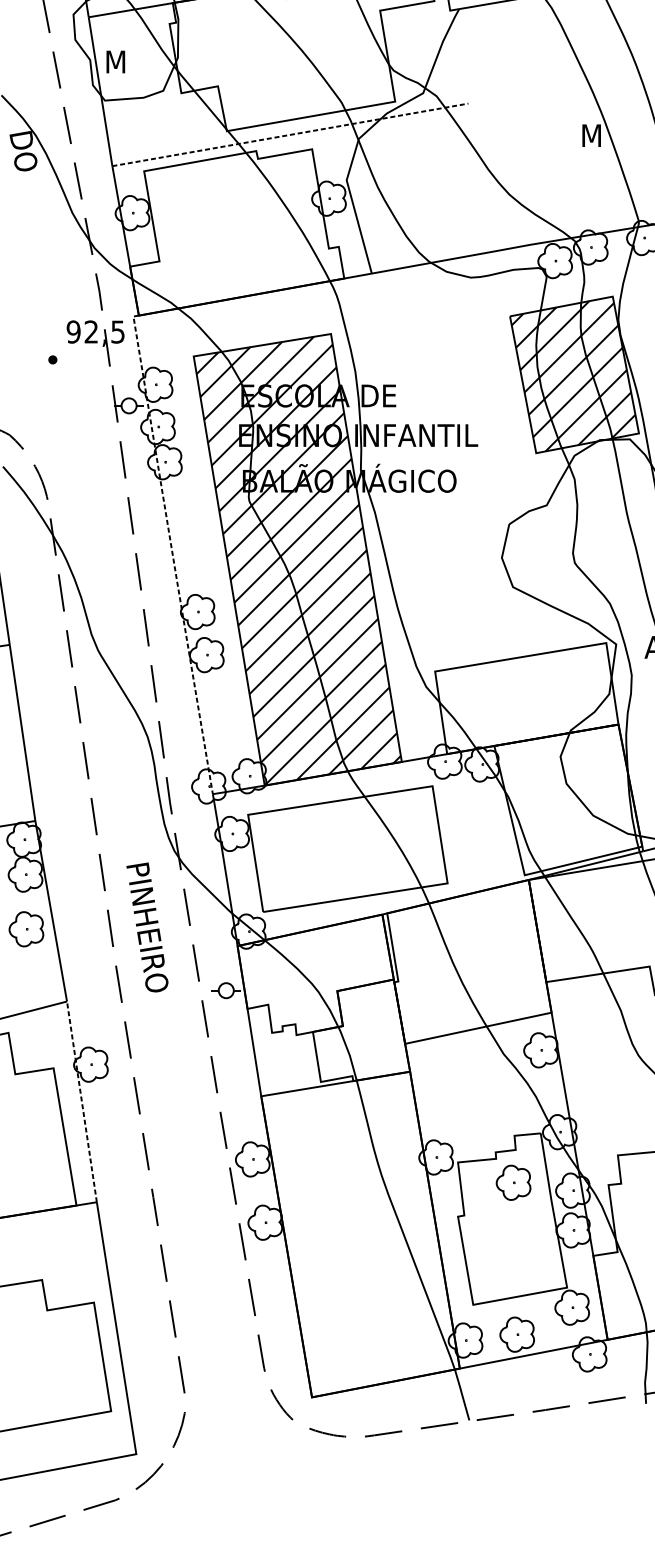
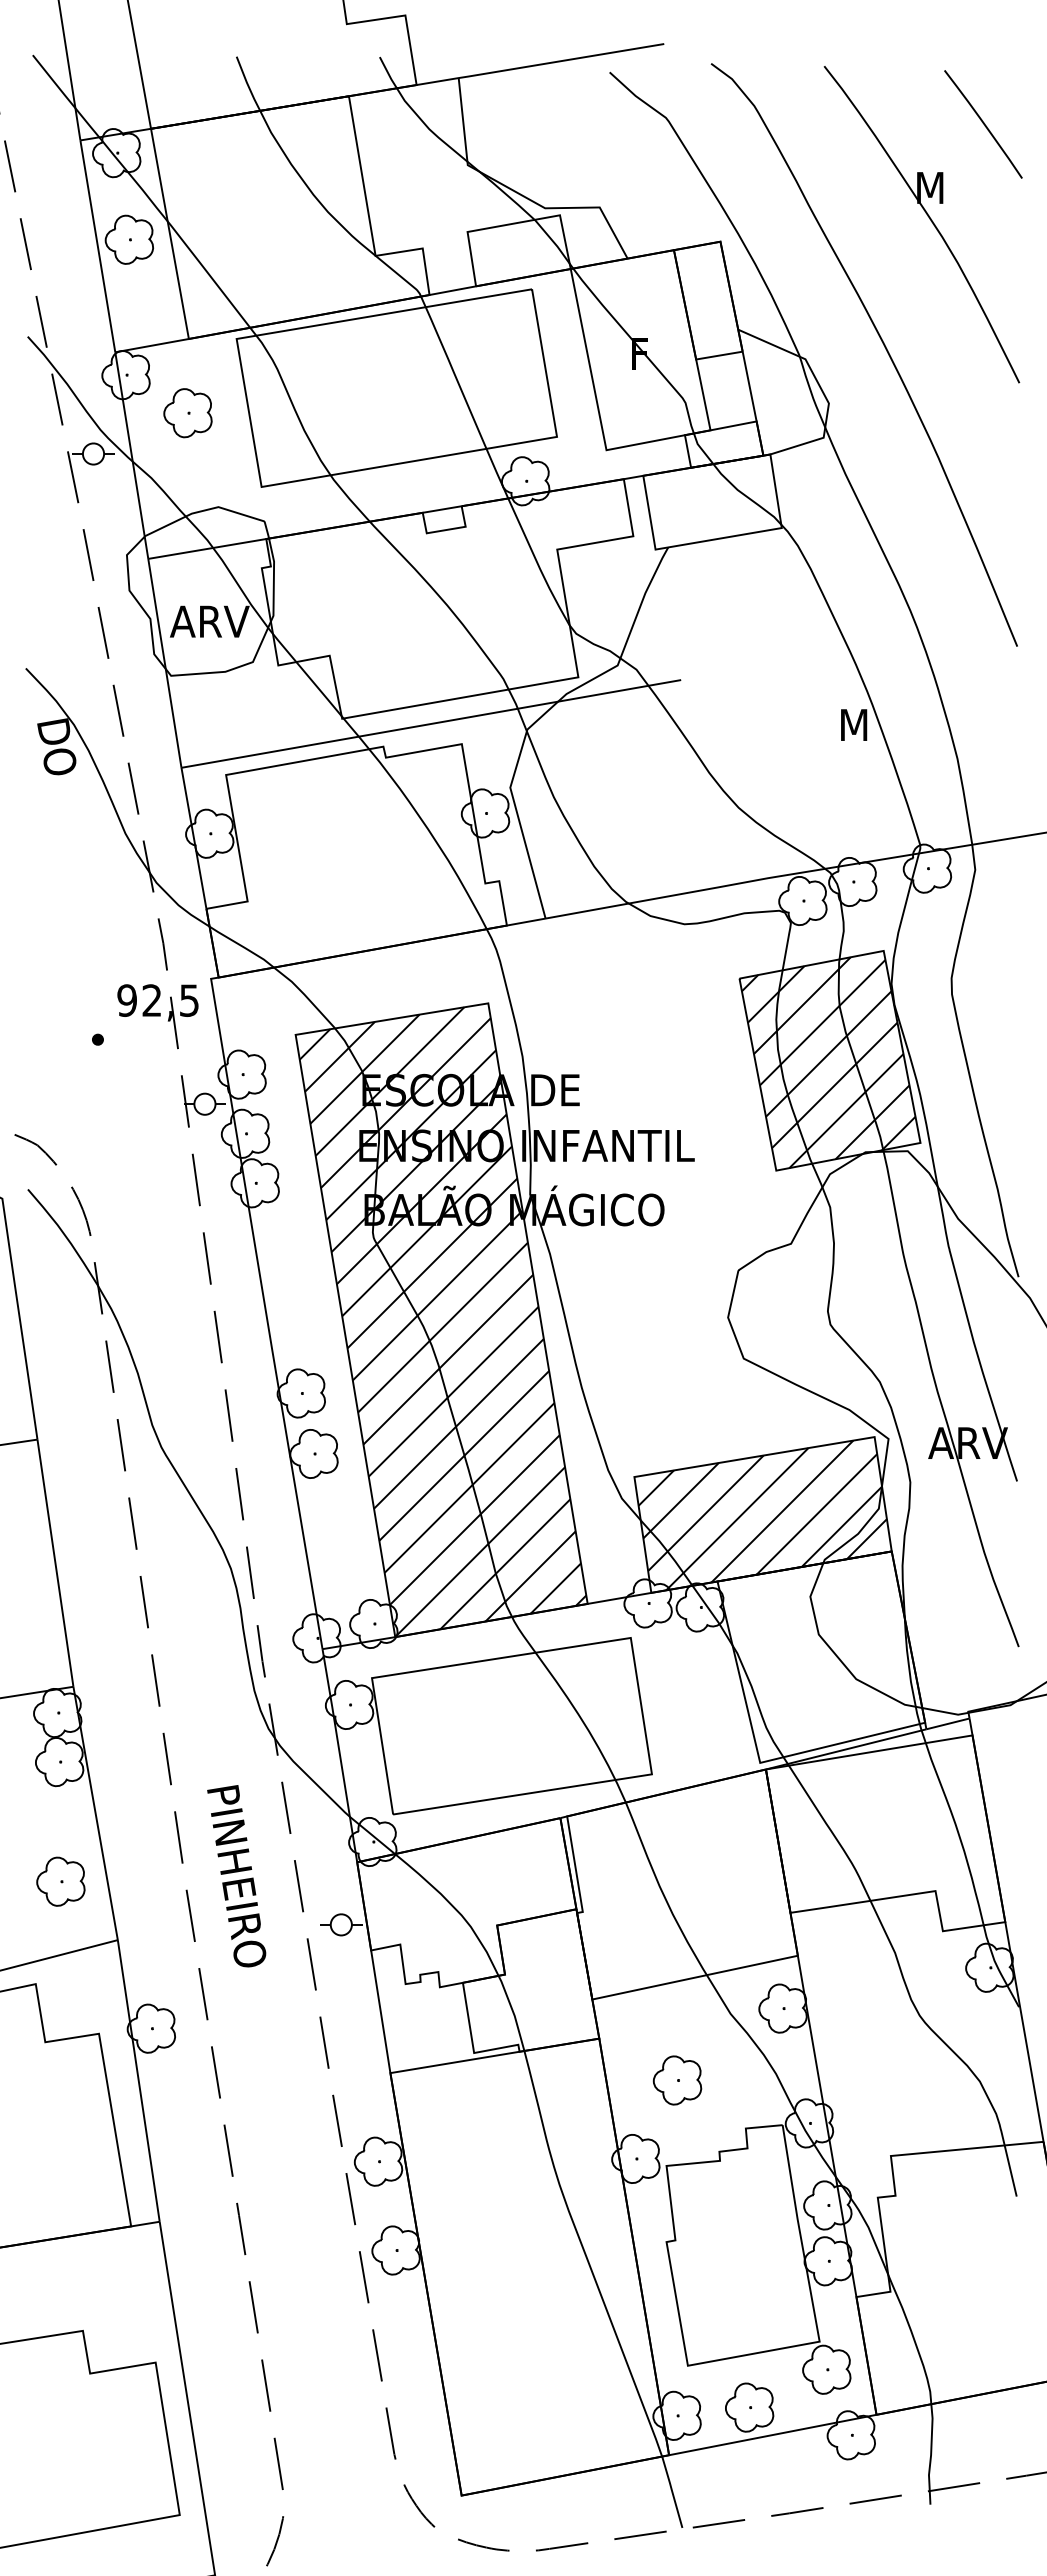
text: (132, 61) -> (209, 621), M -> ARV
line: (290, 134) -> (431, 723), dashed -> solid
line: (172, 552) -> (265, 1310), dashed -> solid
hatch: (526, 698) -> (762, 1515), added
text: (147, 927) -> (236, 1876), moved
part: (26, 929) -> (60, 1881), moved
line: (81, 1101) -> (138, 2080), dashed -> solid
part: (513, 1182) -> (677, 2080), moved

